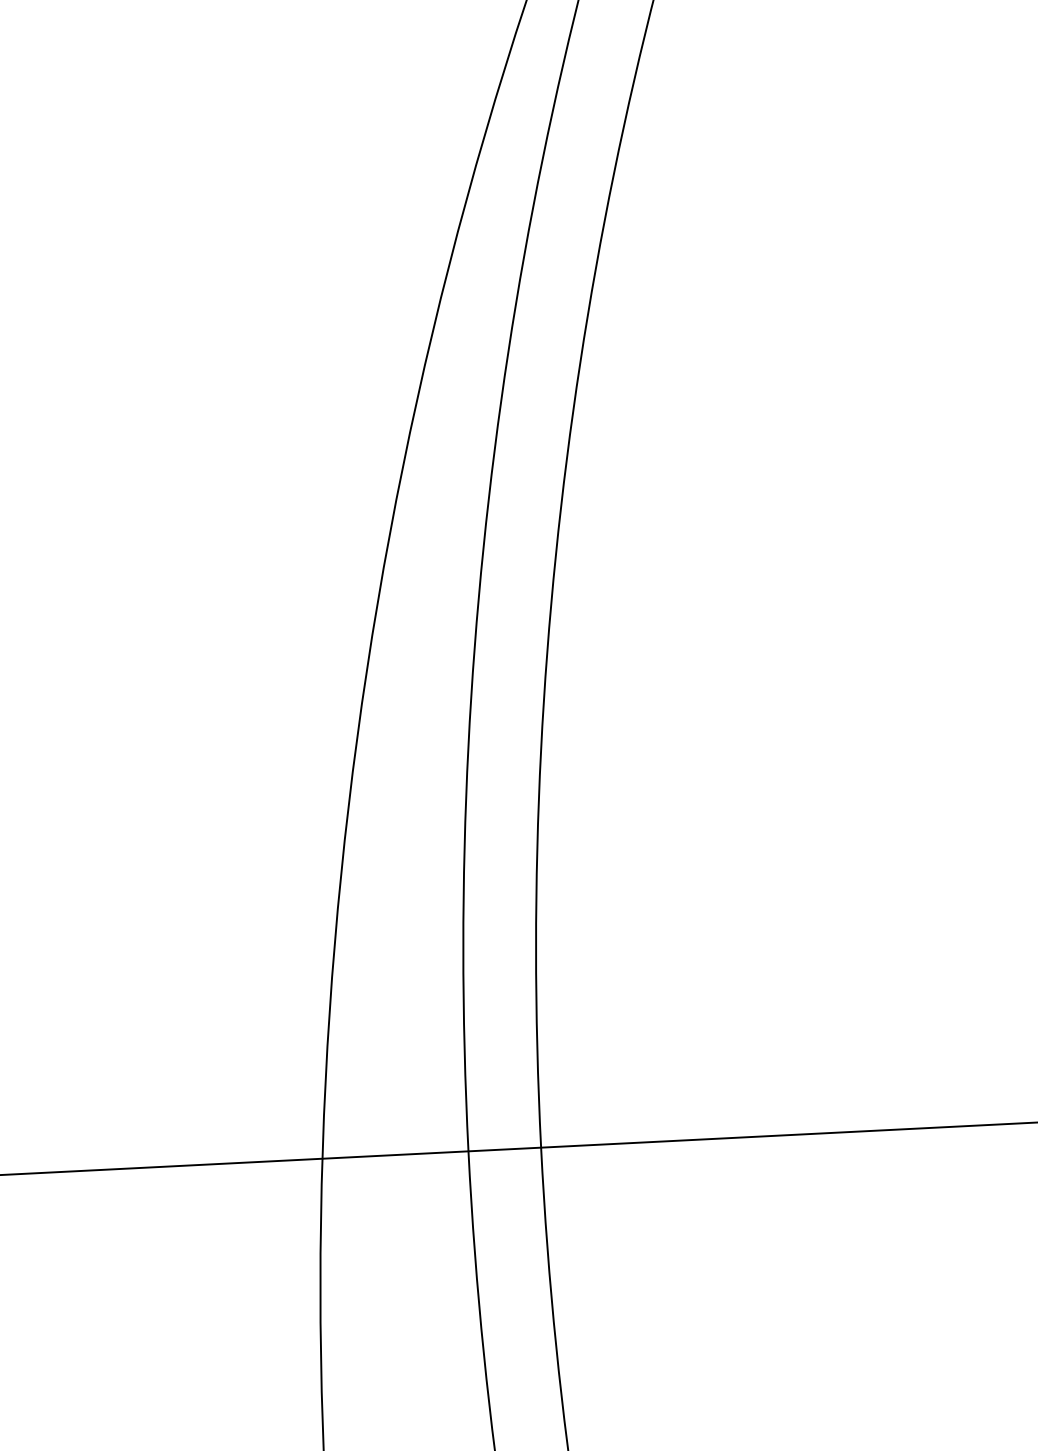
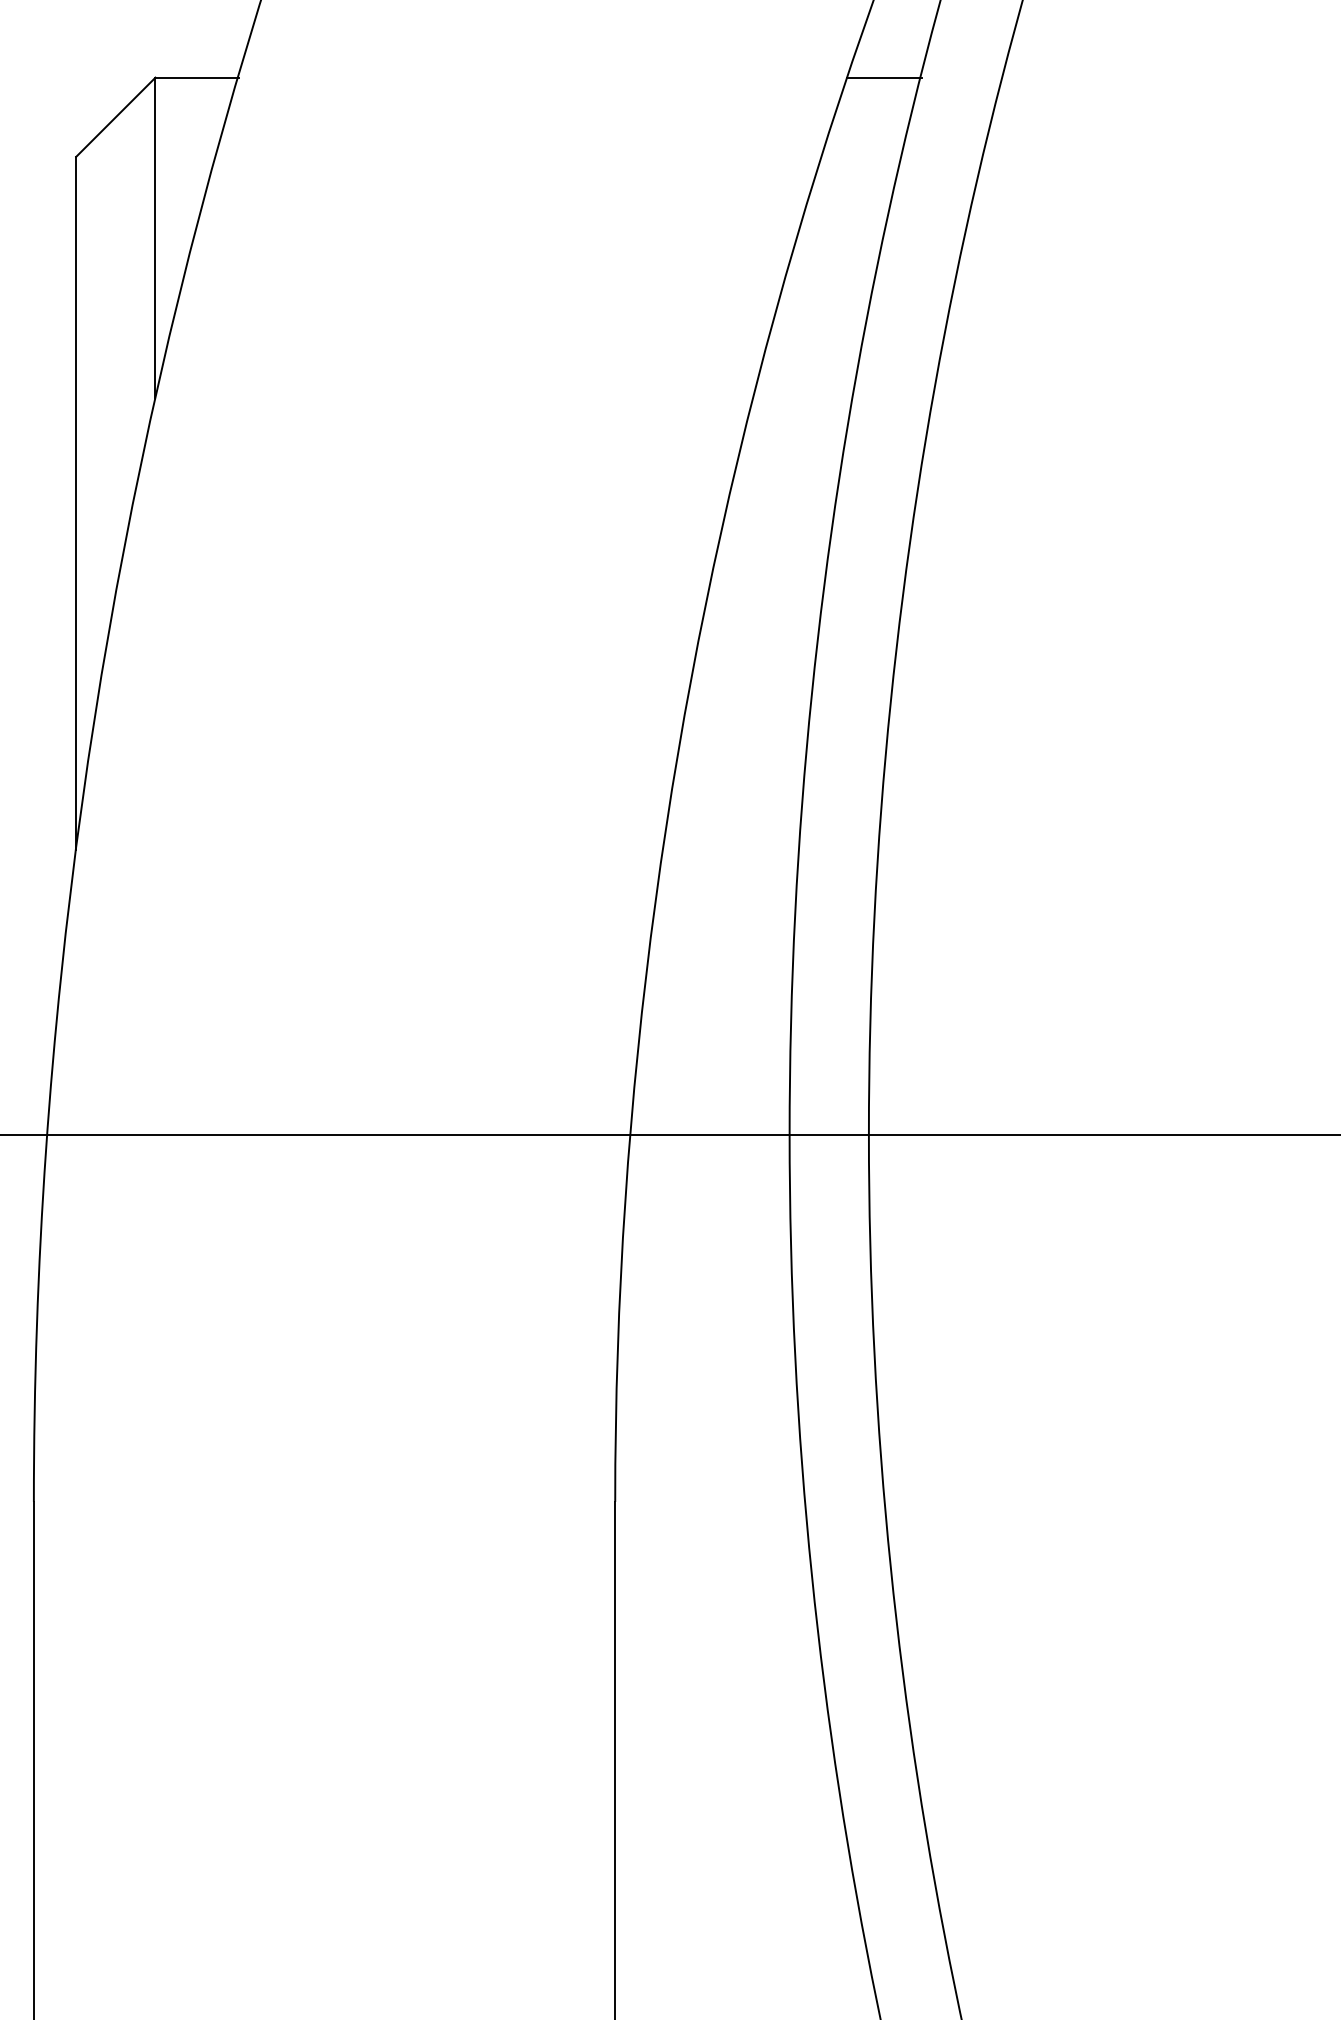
line: (506, 178) -> (884, 77), added

